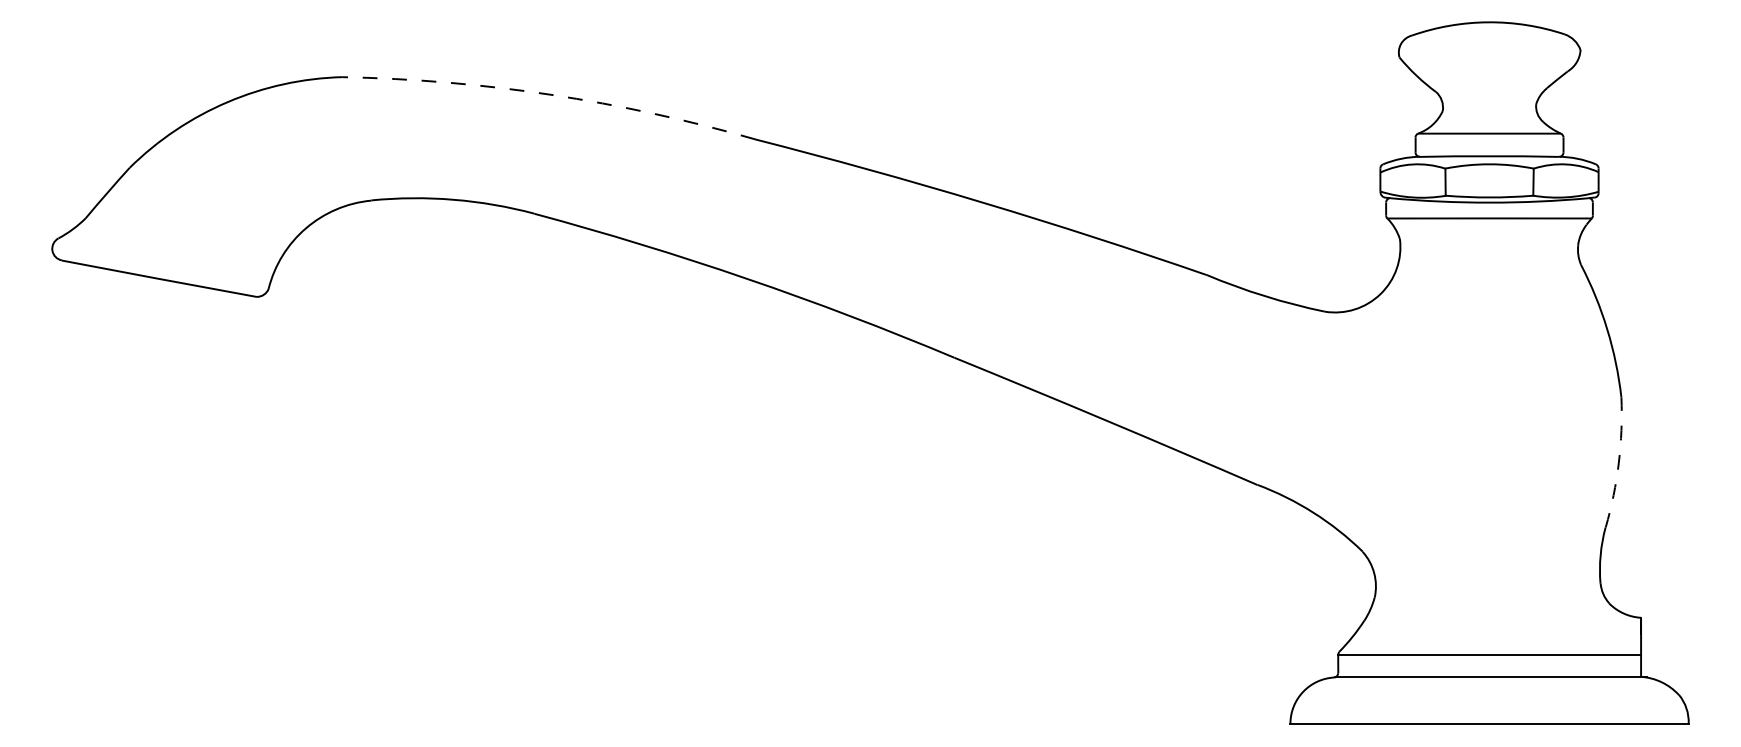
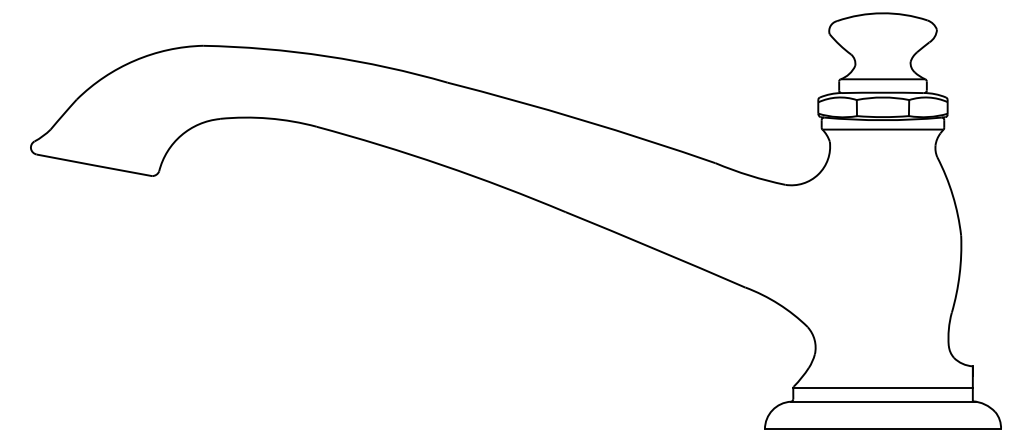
arc: (550, 95) -> (326, 56), dashed -> solid
arc: (1618, 462) -> (959, 274), dashed -> solid

